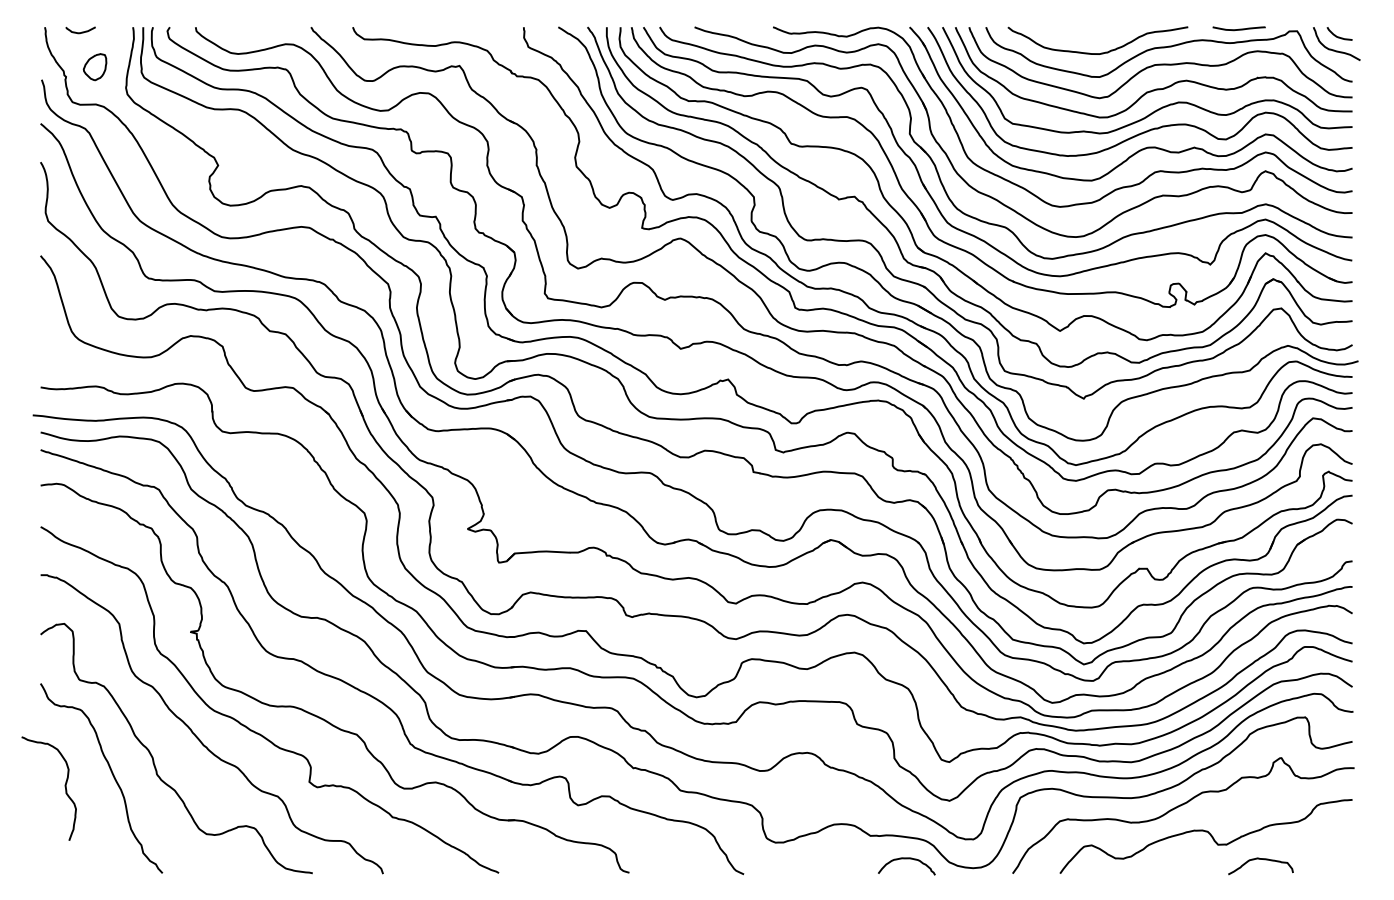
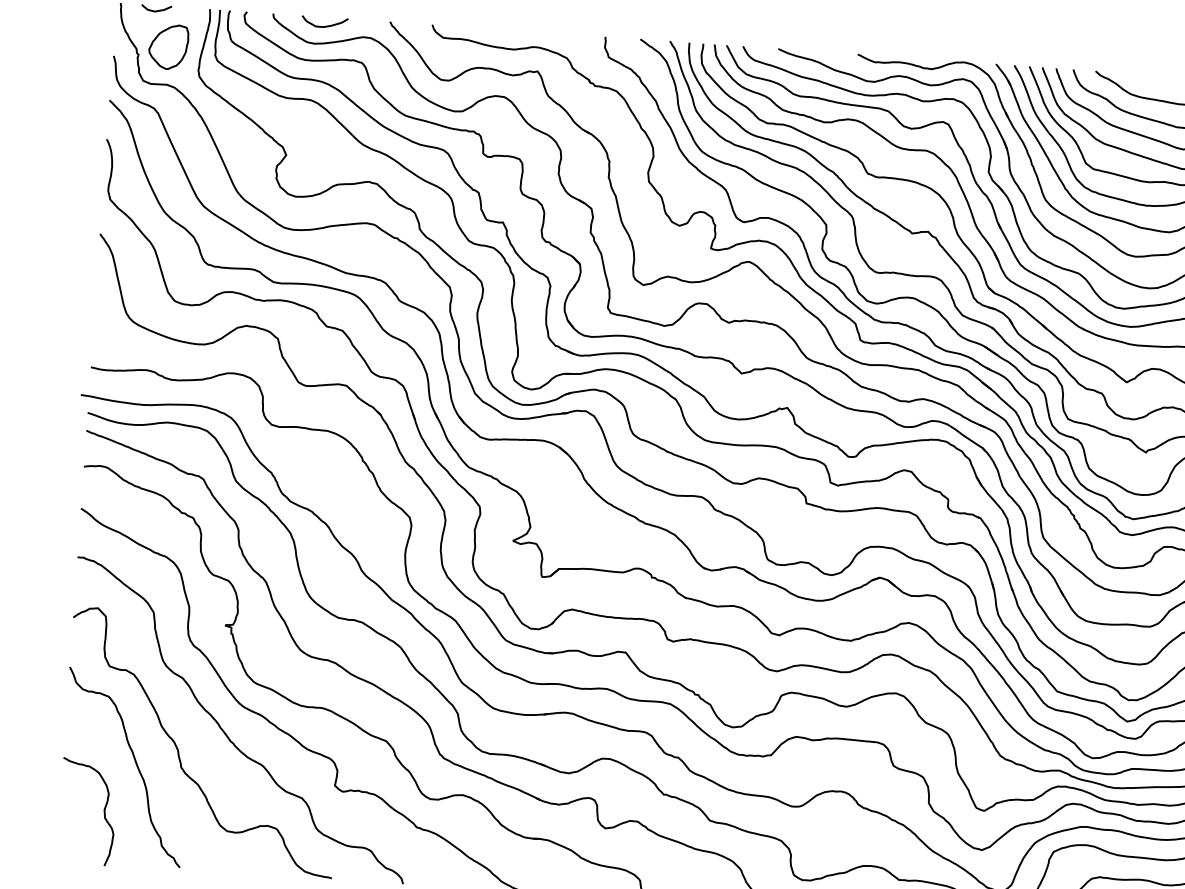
curve: (247, 35) -> (325, 25), added
part: (94, 66) -> (168, 46), size x1.67
curve: (64, 787) -> (103, 811), moved

